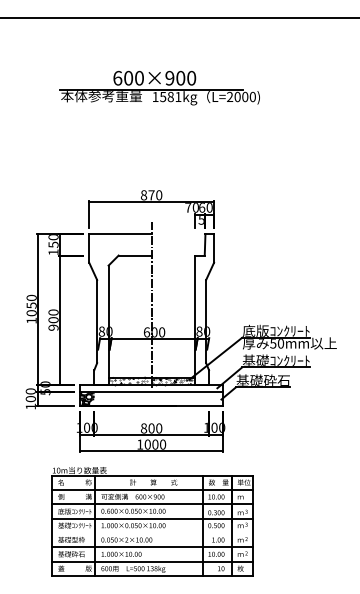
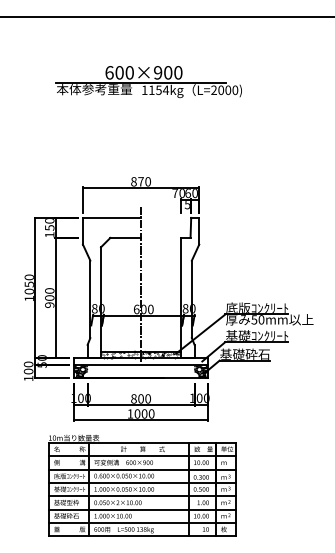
text: (171, 97) -> (159, 90), 1581kg -> 1154kg
hatch: (215, 399) -> (200, 371), added
line: (152, 533) -> (141, 496), added

